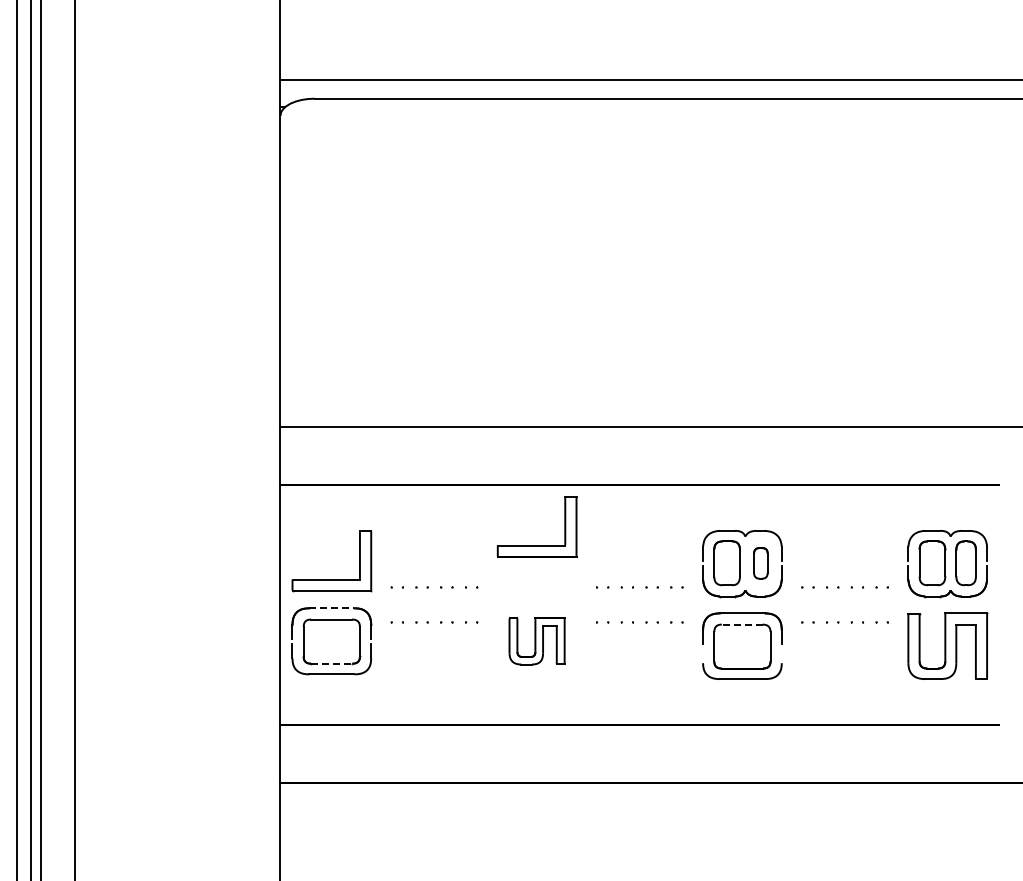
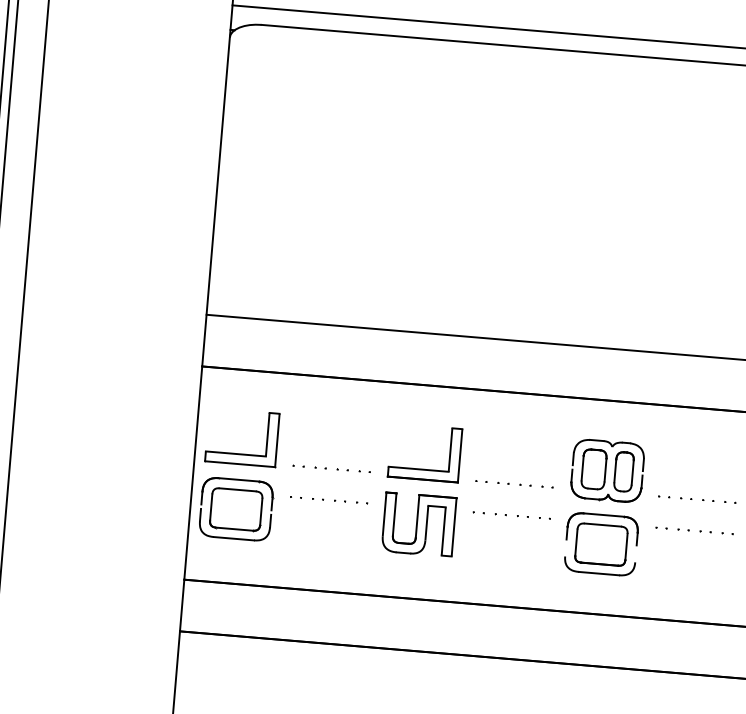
part: (536, 545) -> (423, 469), moved
part: (760, 563) -> (623, 472), size x1.43
line: (332, 608) -> (239, 480), dashed -> solid
line: (741, 624) -> (602, 524), dashed -> solid
part: (536, 641) -> (418, 524), size x1.43
line: (331, 663) -> (234, 528), dashed -> solid

